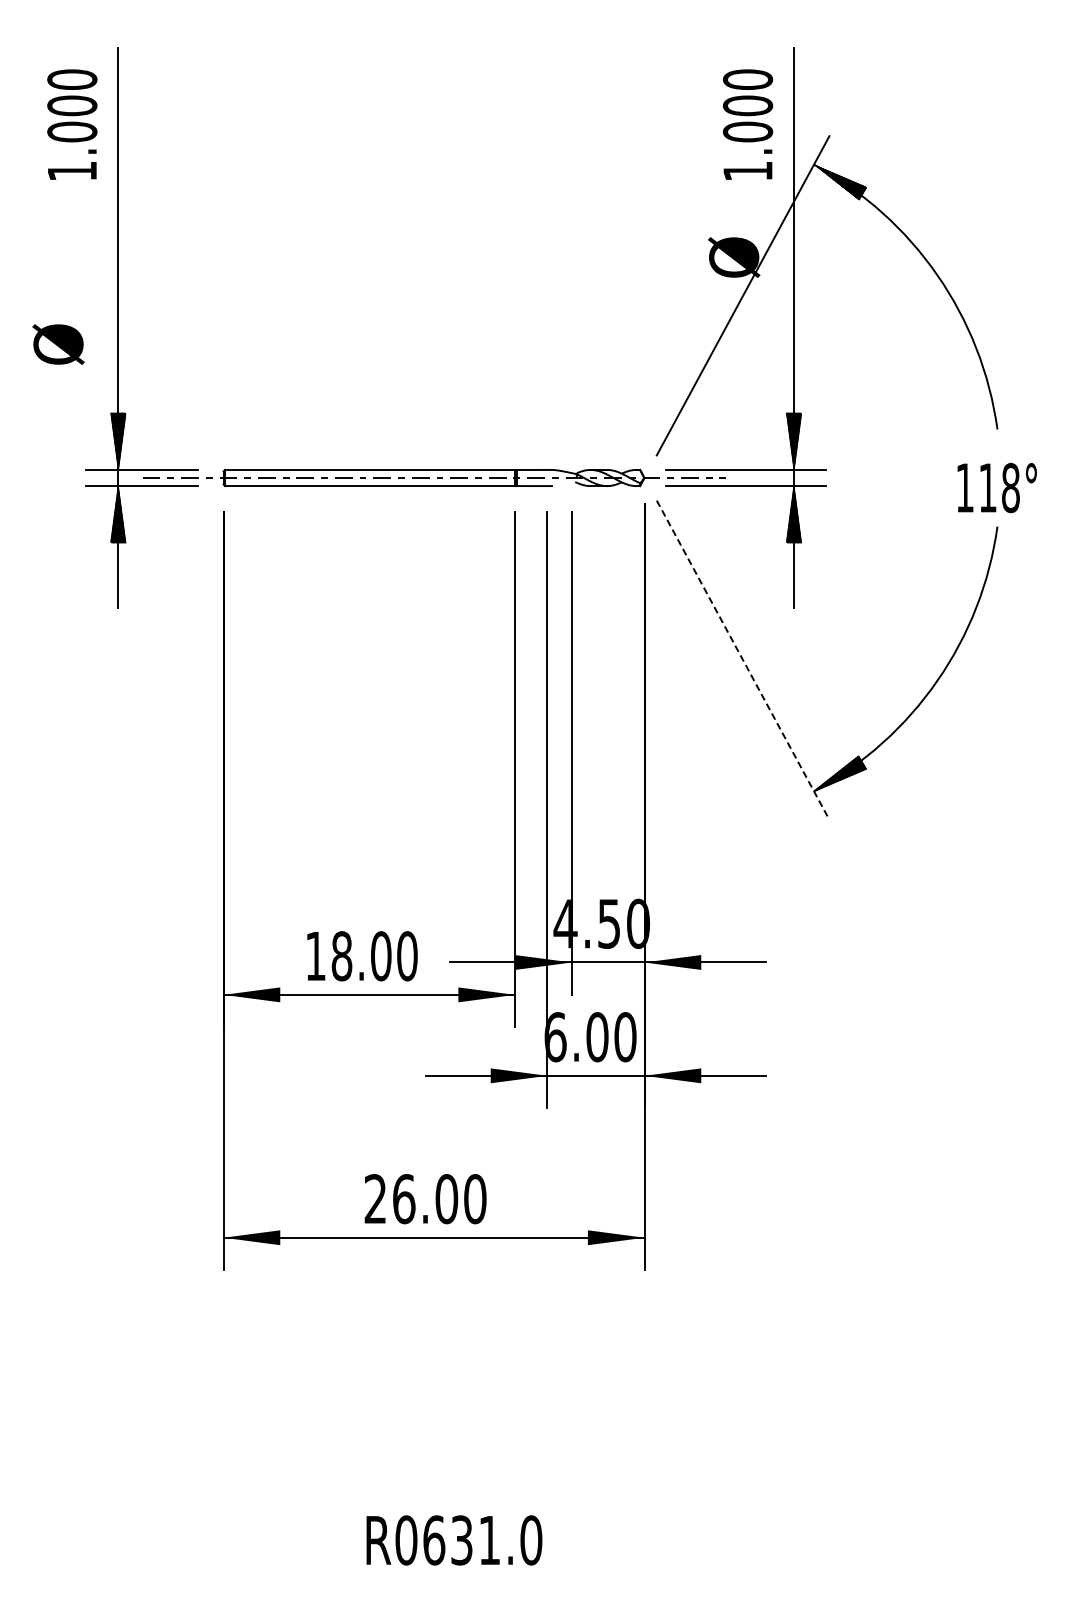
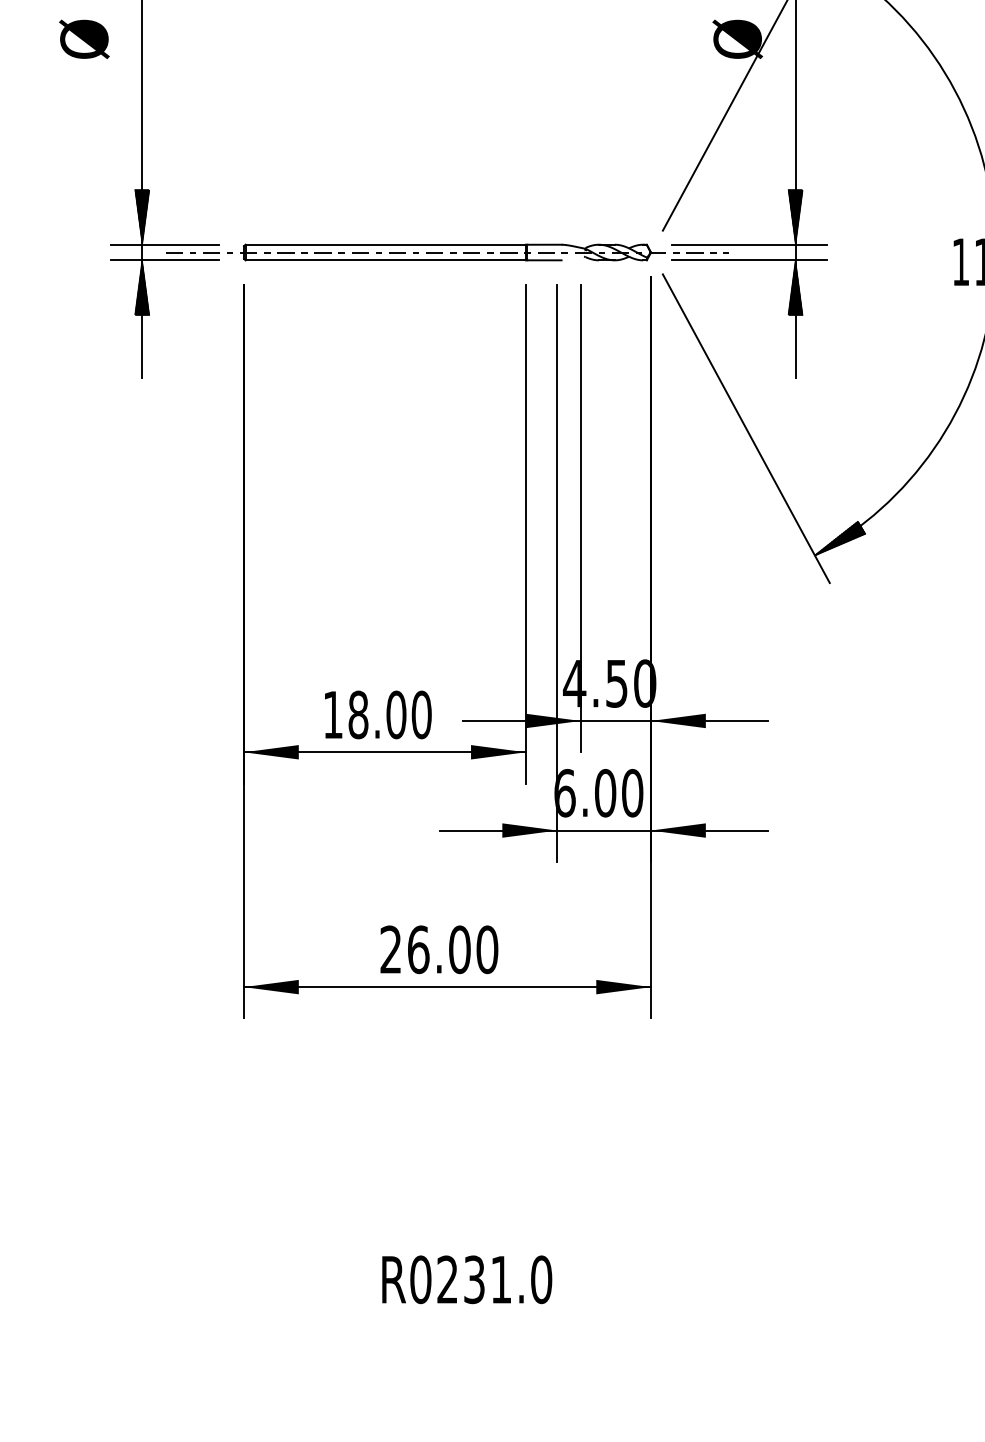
text: (58, 344) -> (84, 39), moved
line: (743, 660) -> (746, 428), dashed -> solid
text: (434, 1540) -> (447, 1279), R0631.0 -> R0231.0

